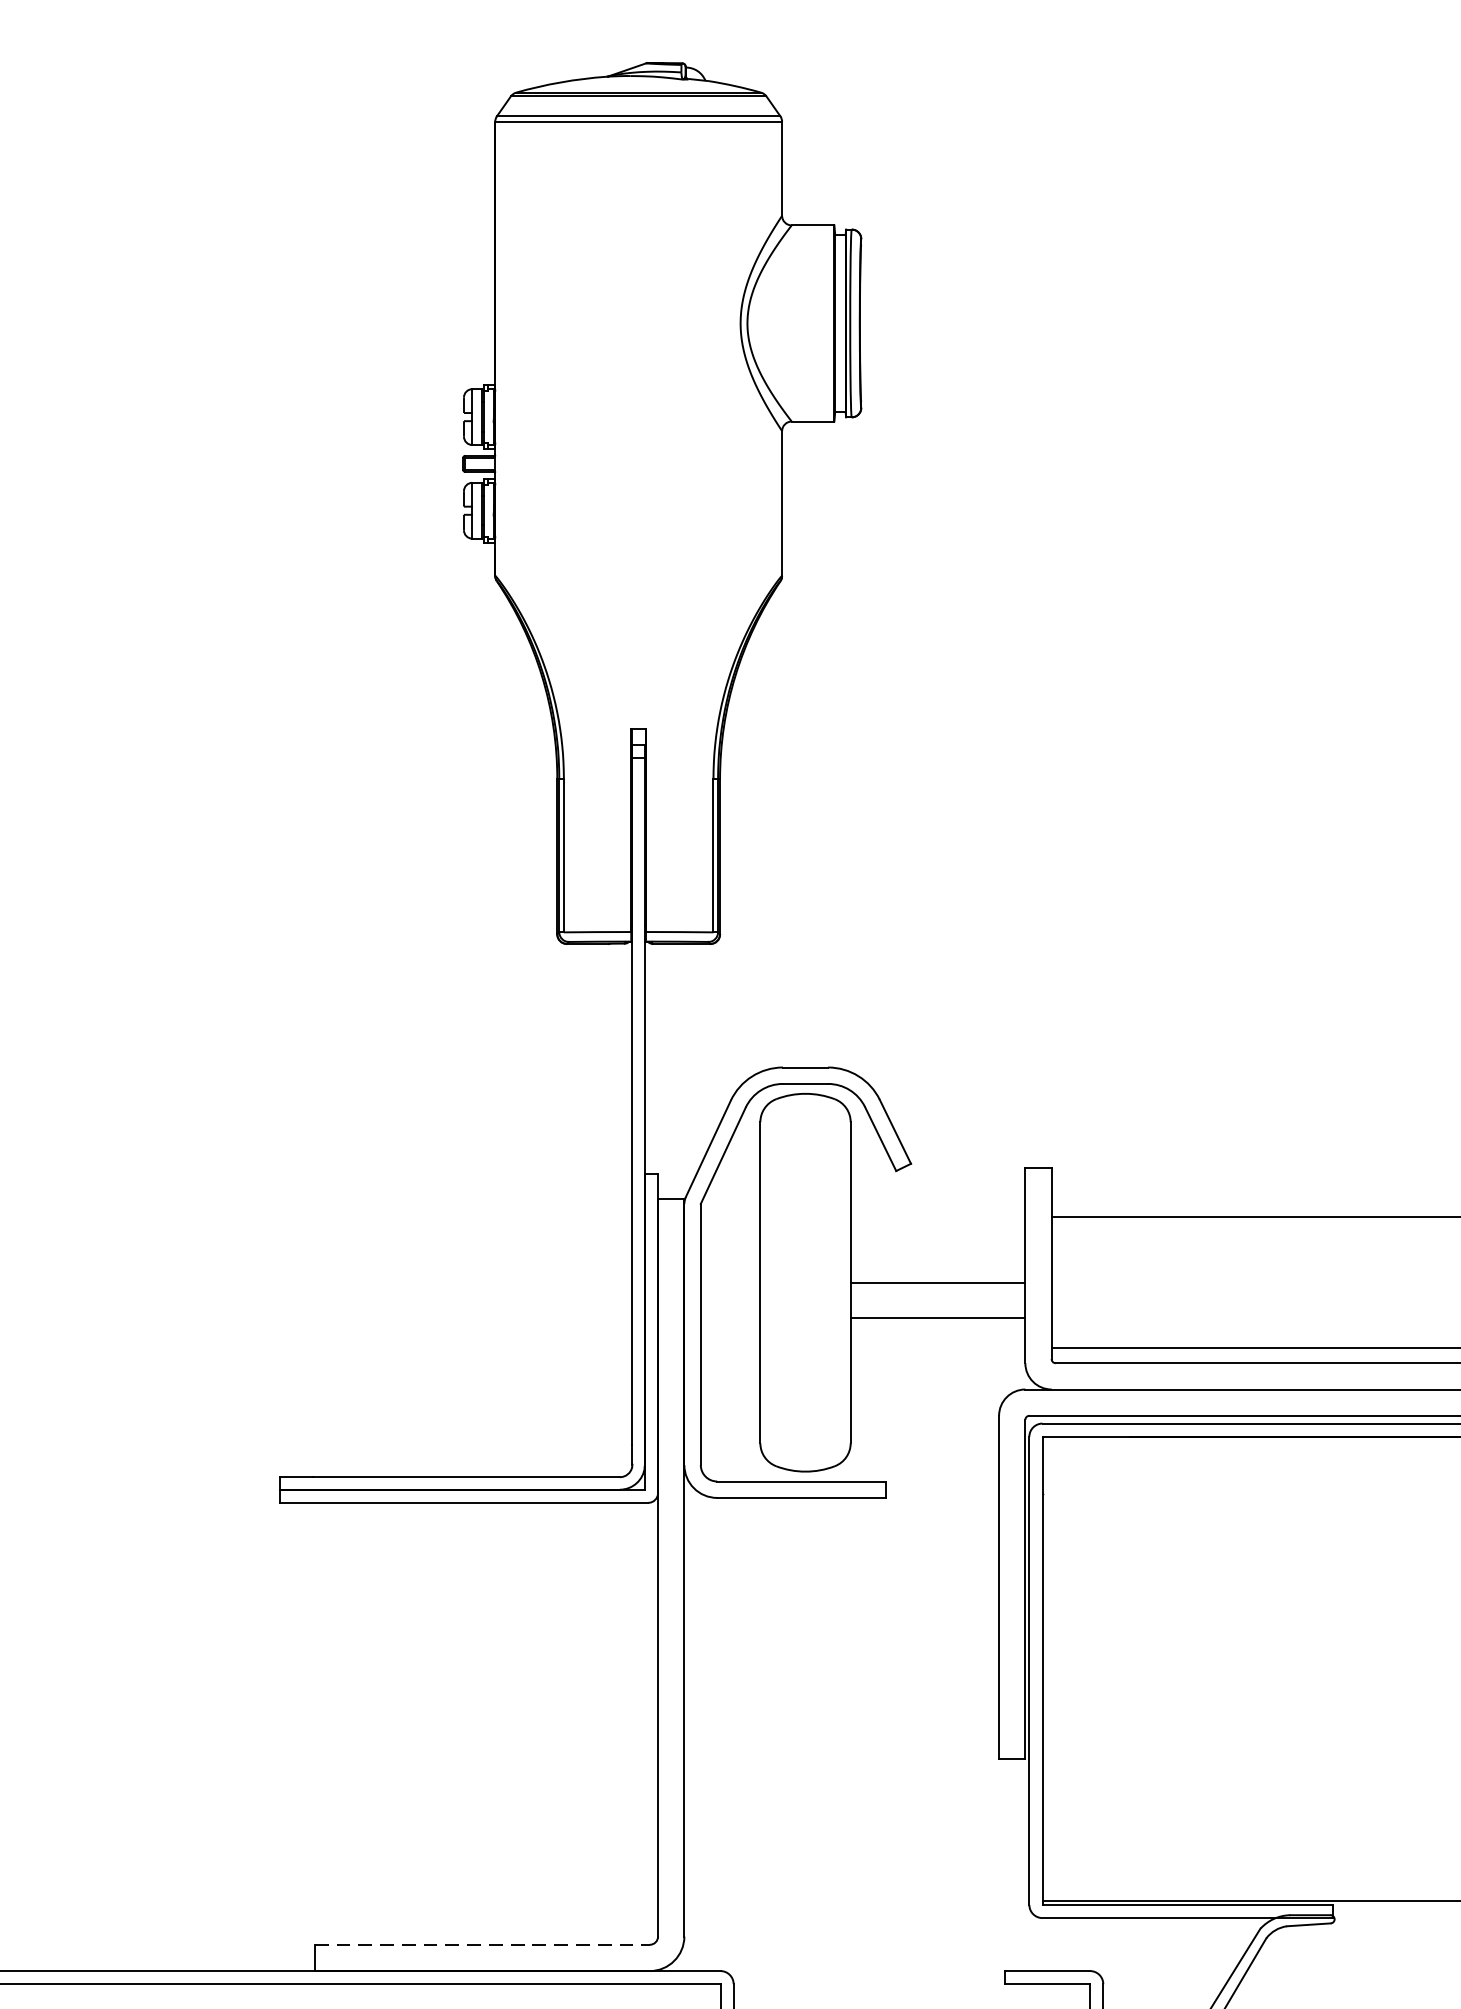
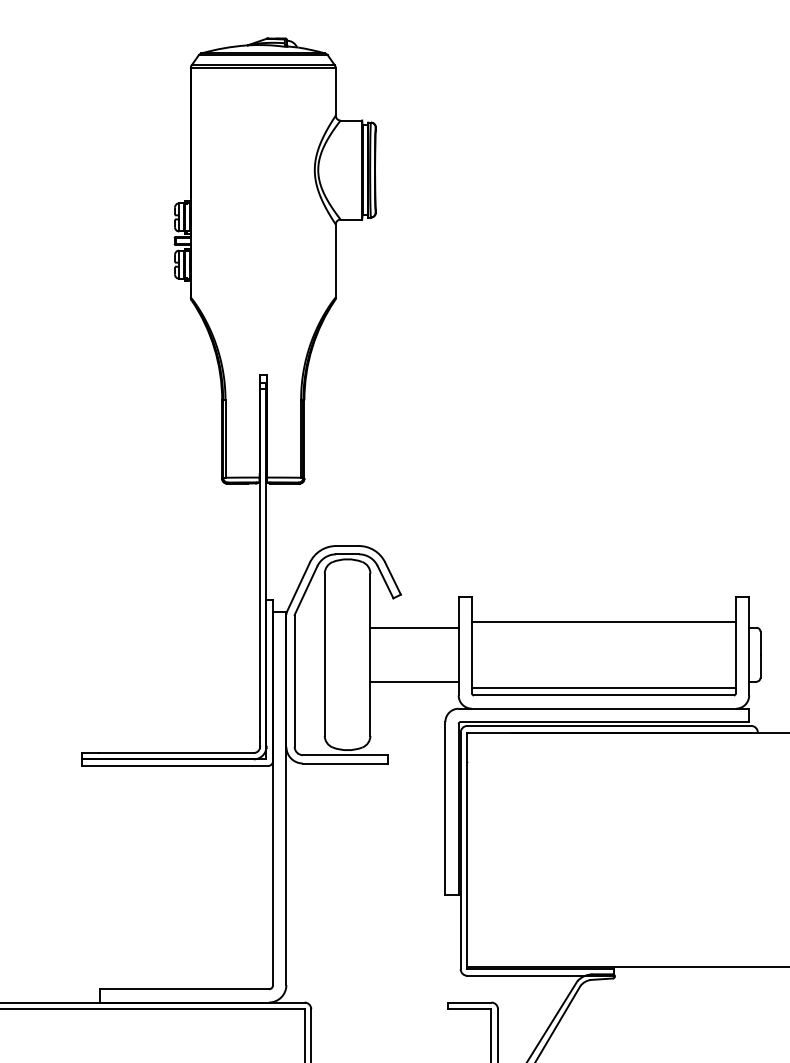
line: (937, 1282) -> (414, 681), moved
line: (937, 1317) -> (414, 627), moved
line: (482, 1945) -> (184, 989), dashed -> solid

